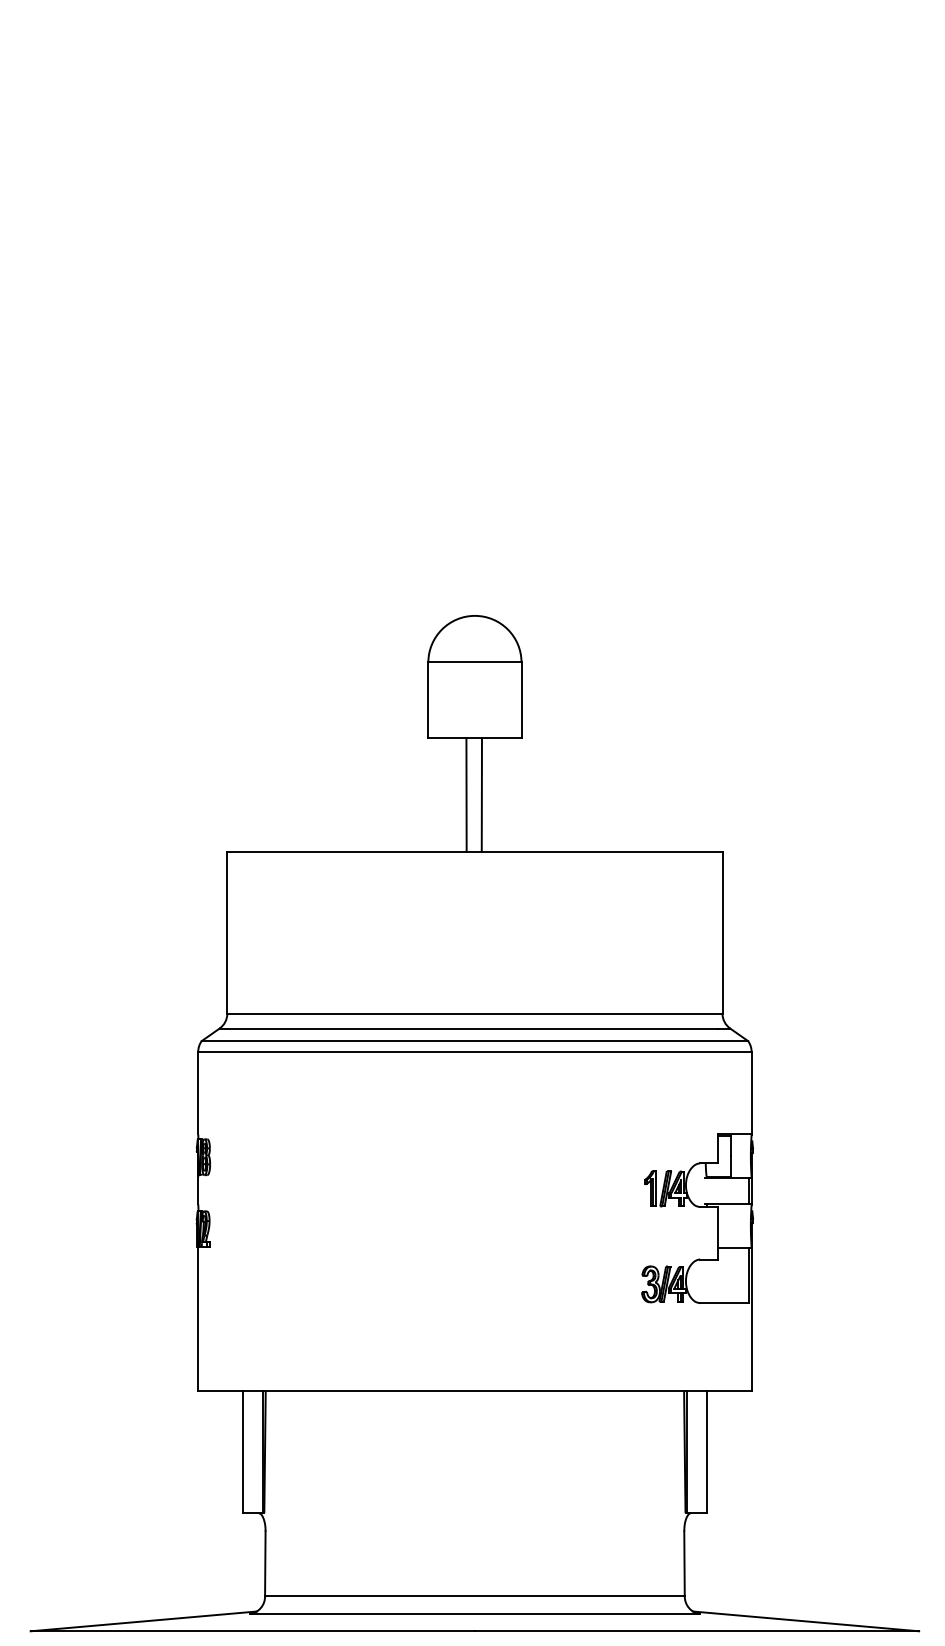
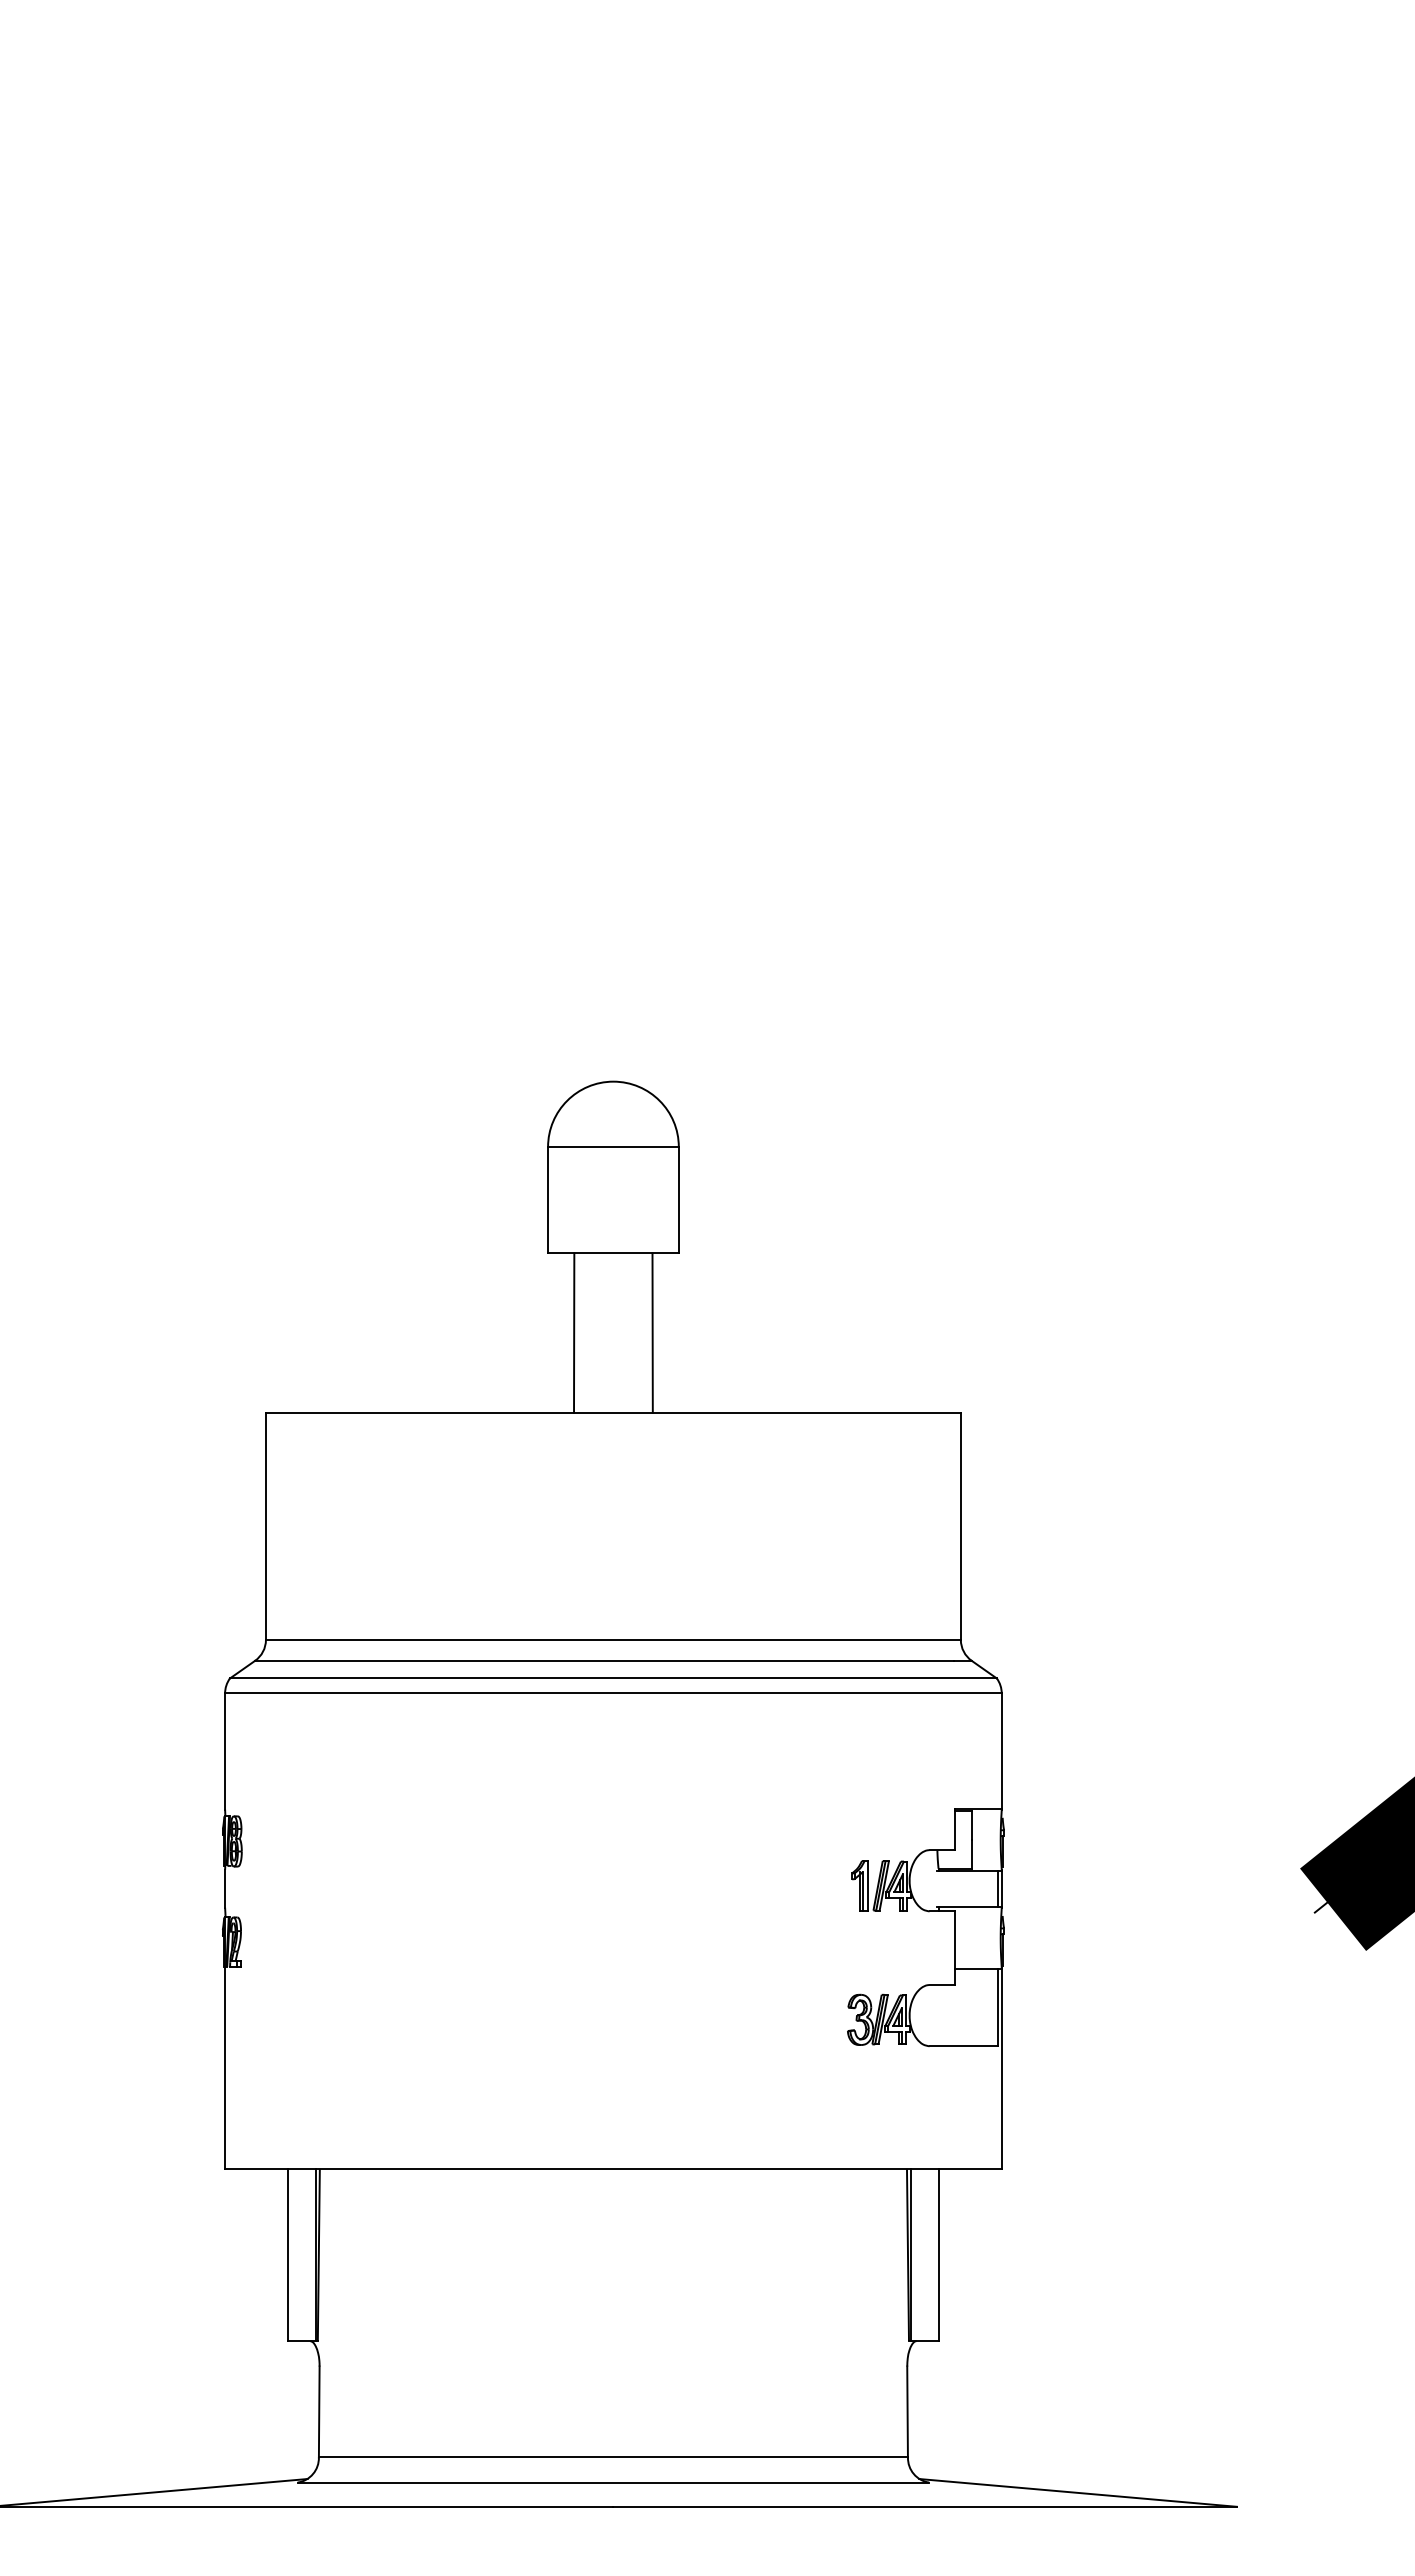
line: (466, 794) -> (652, 1332), moved
line: (482, 794) -> (574, 1332), moved

